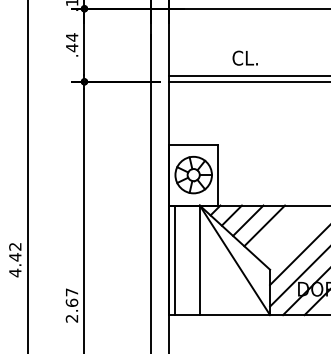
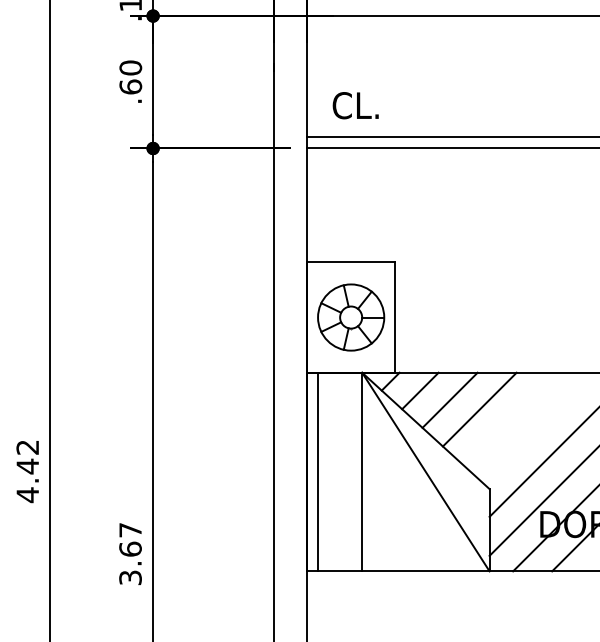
text: (71, 42) -> (129, 77), .44 -> .60
text: (244, 57) -> (354, 104), moved
text: (72, 318) -> (131, 577), 2.67 -> 3.67

